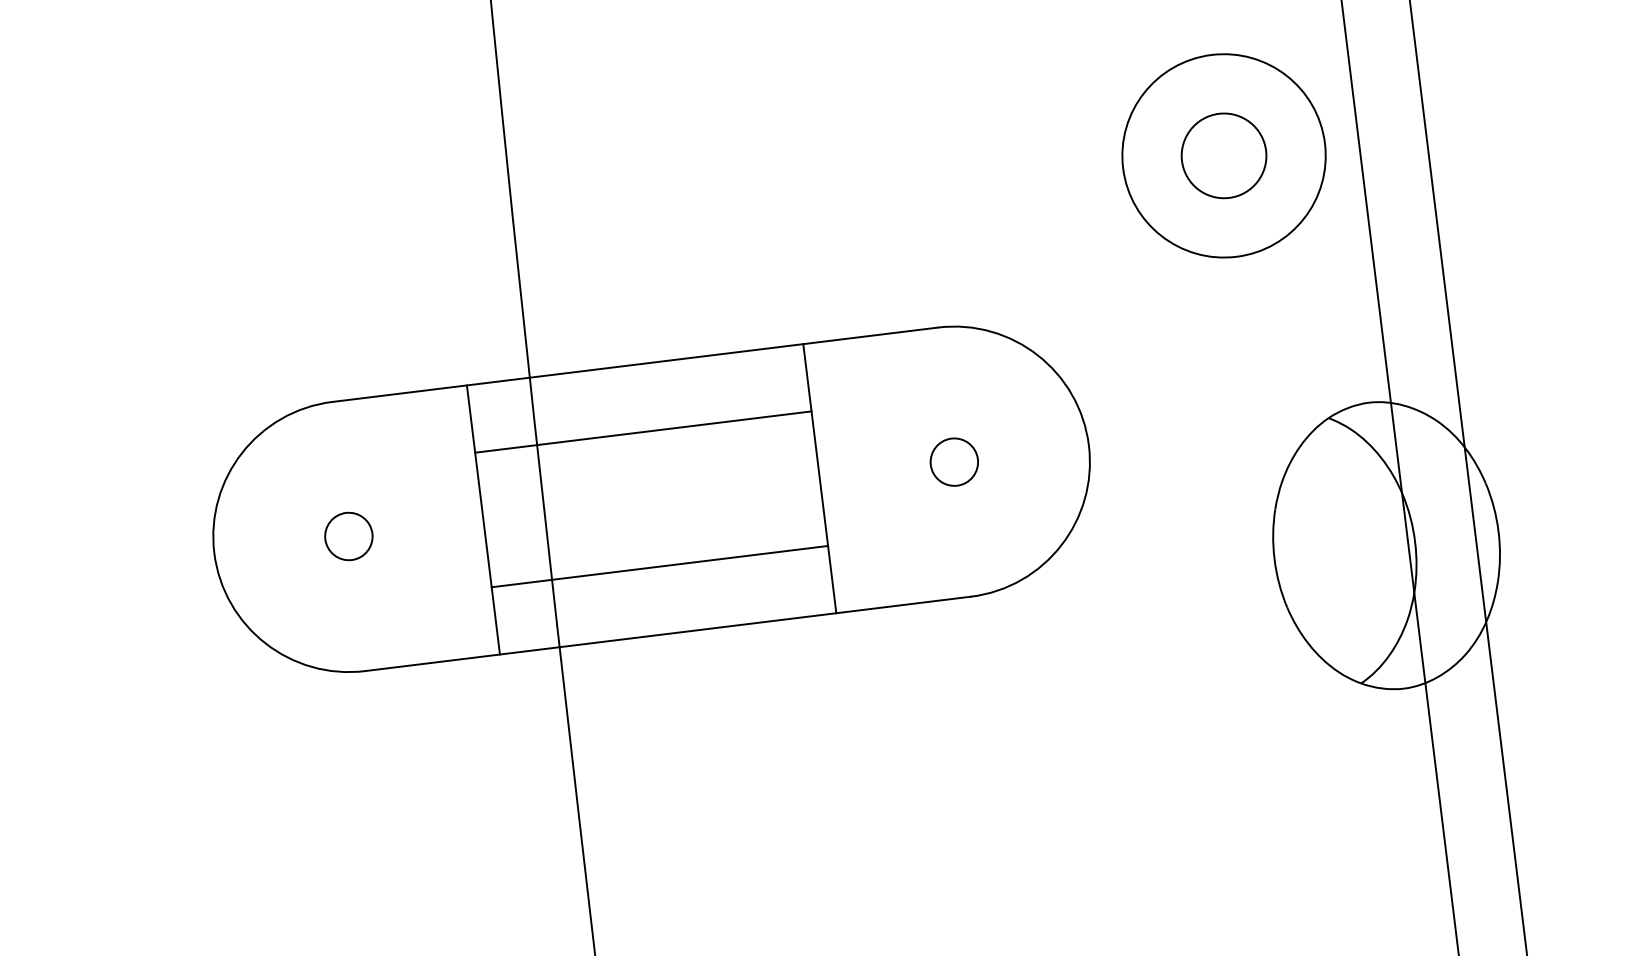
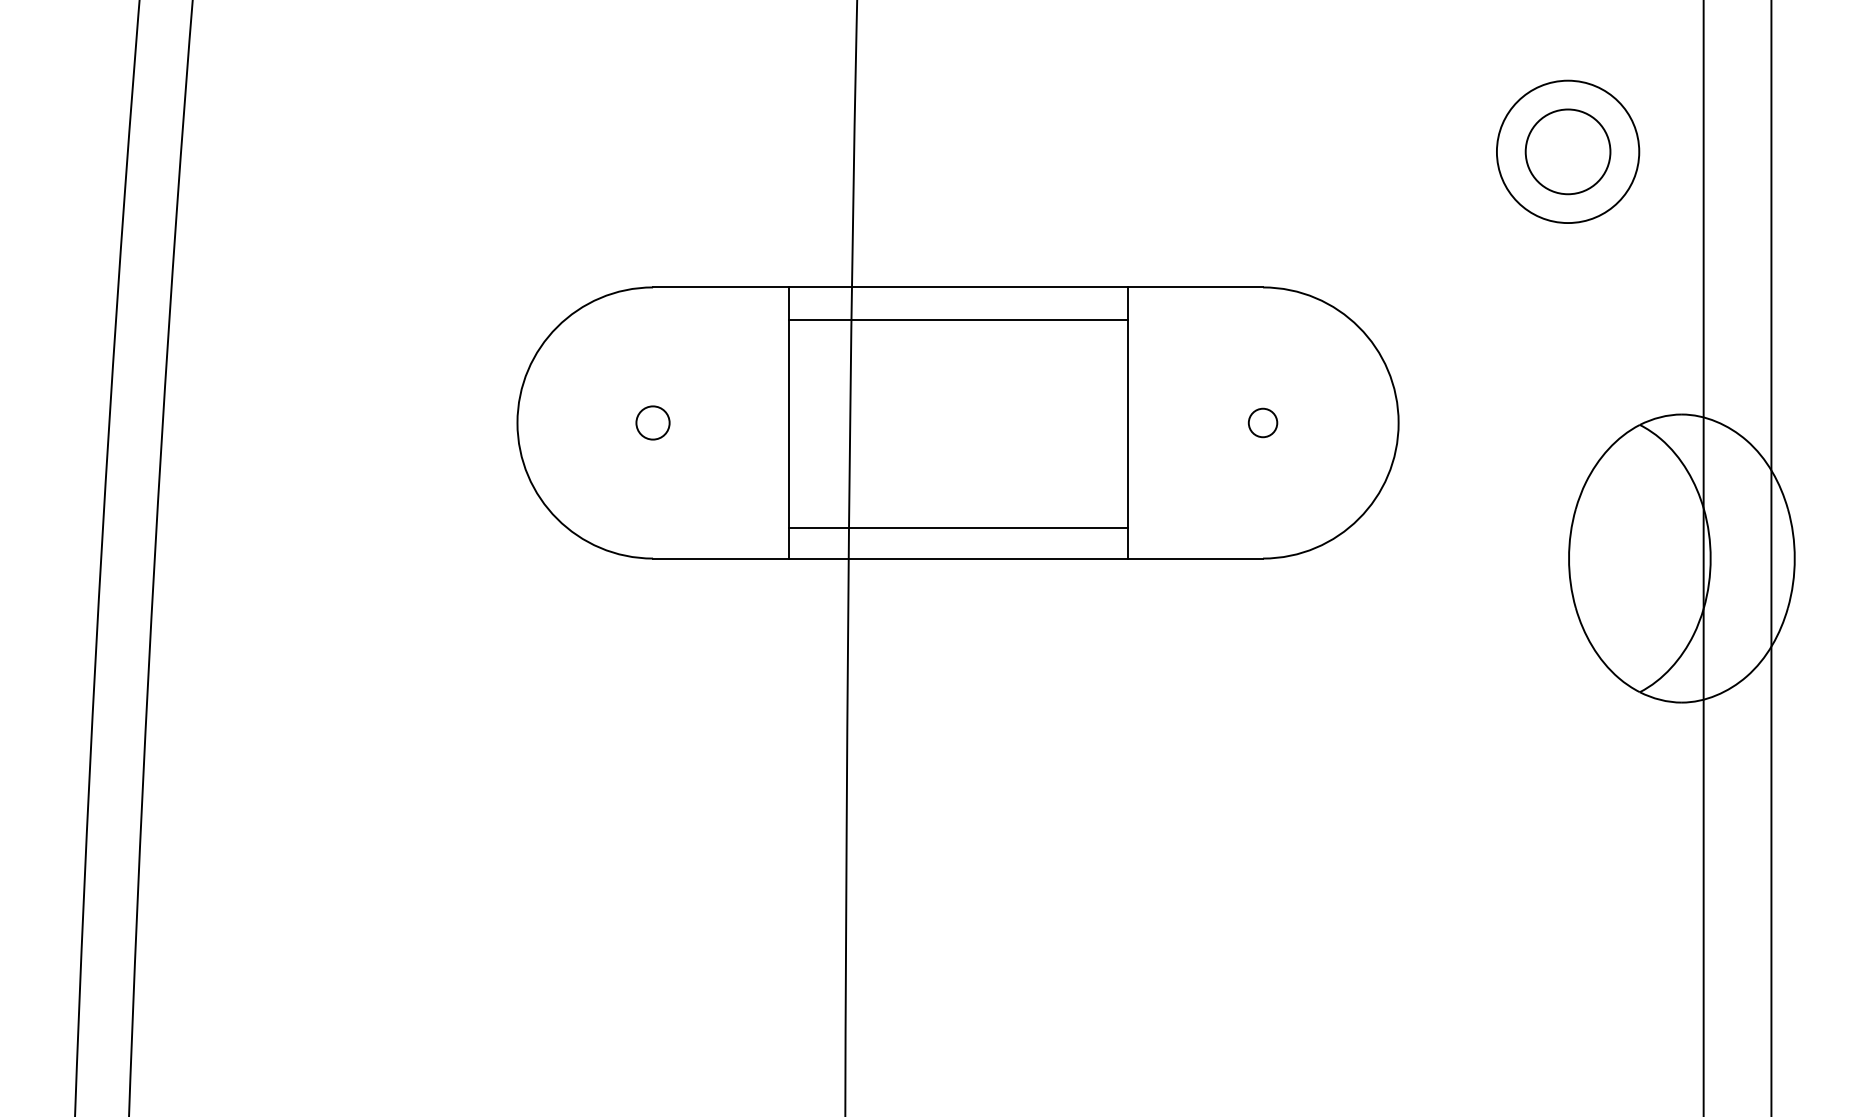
circle: (1223, 155) -> (1567, 151), size x0.7
line: (642, 432) -> (957, 320), moved
circle: (953, 461) -> (1262, 422), size x0.6
circle: (348, 536) -> (652, 422), size x0.7
line: (659, 566) -> (957, 527), moved

